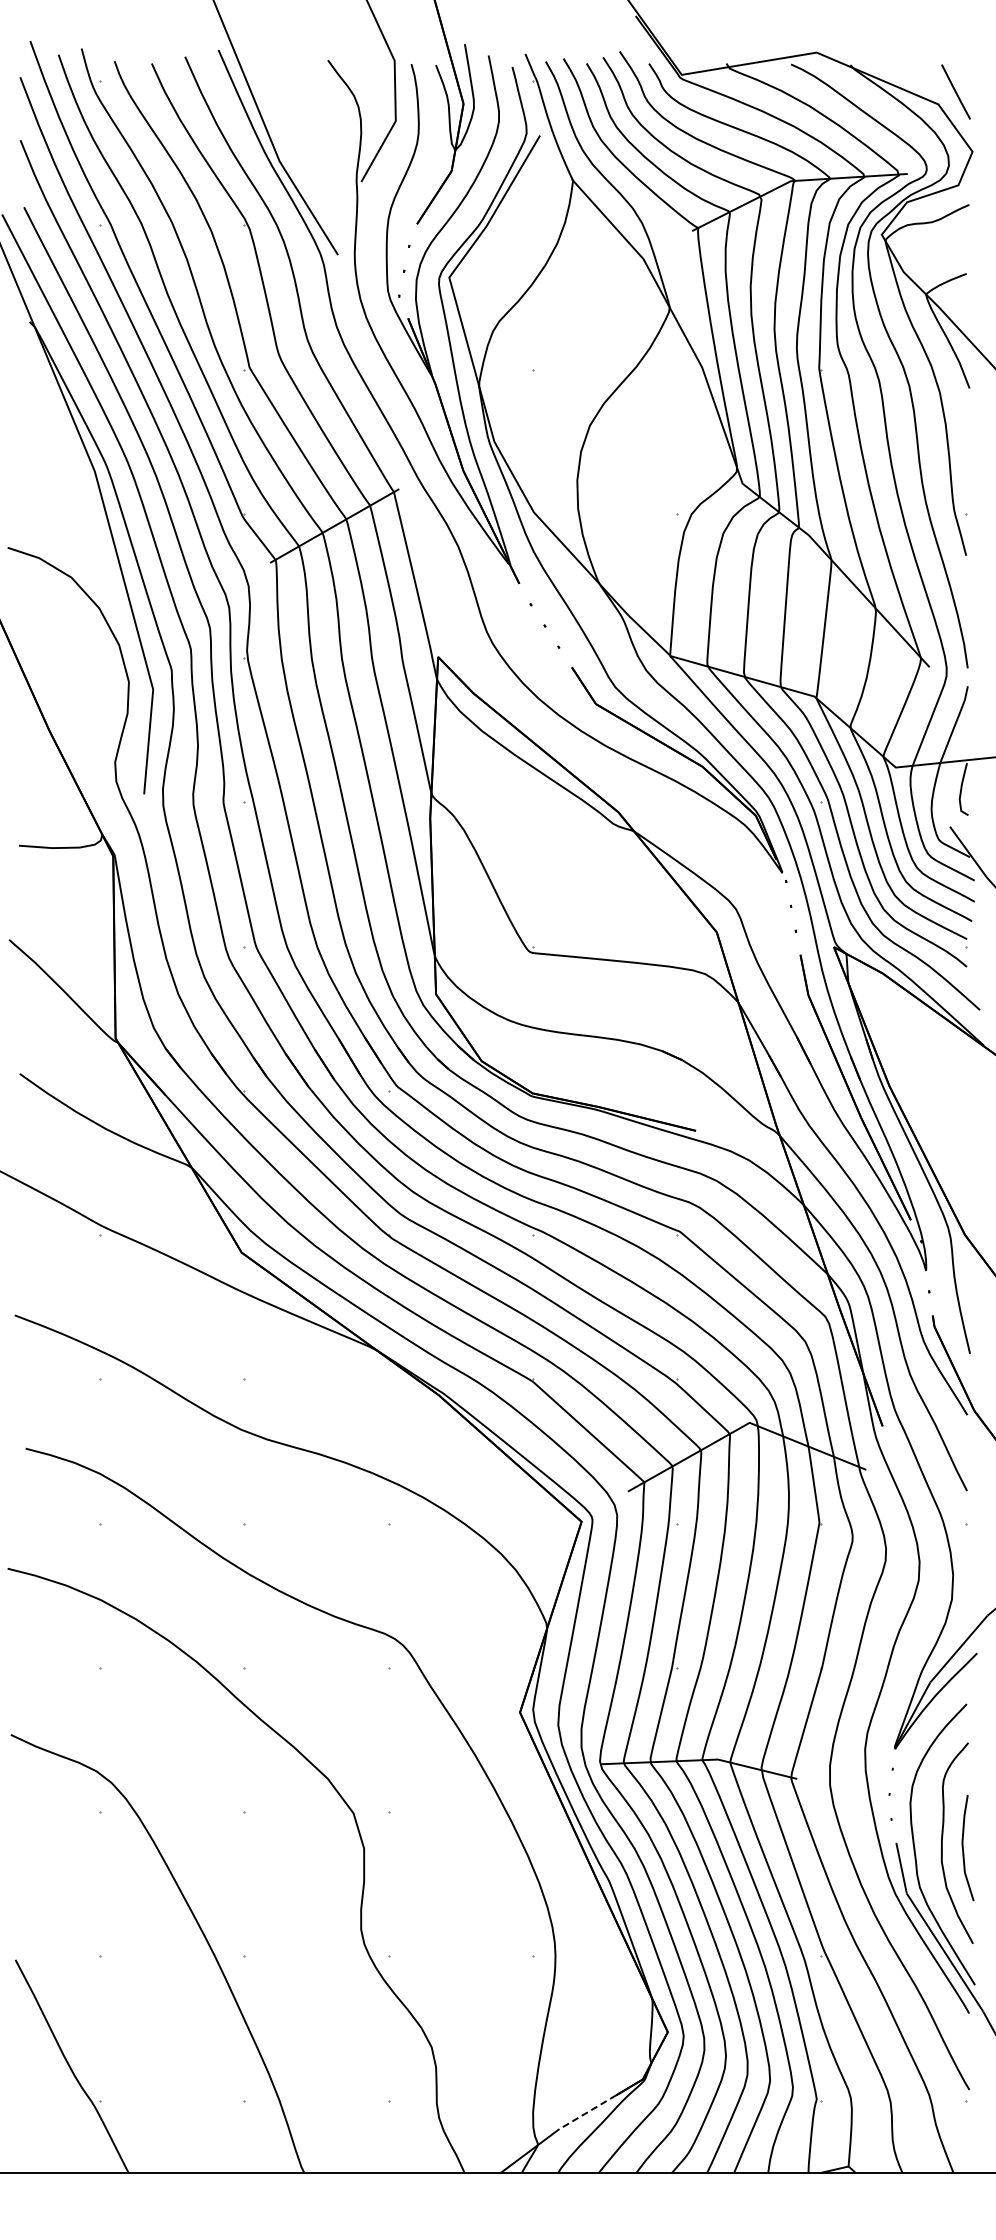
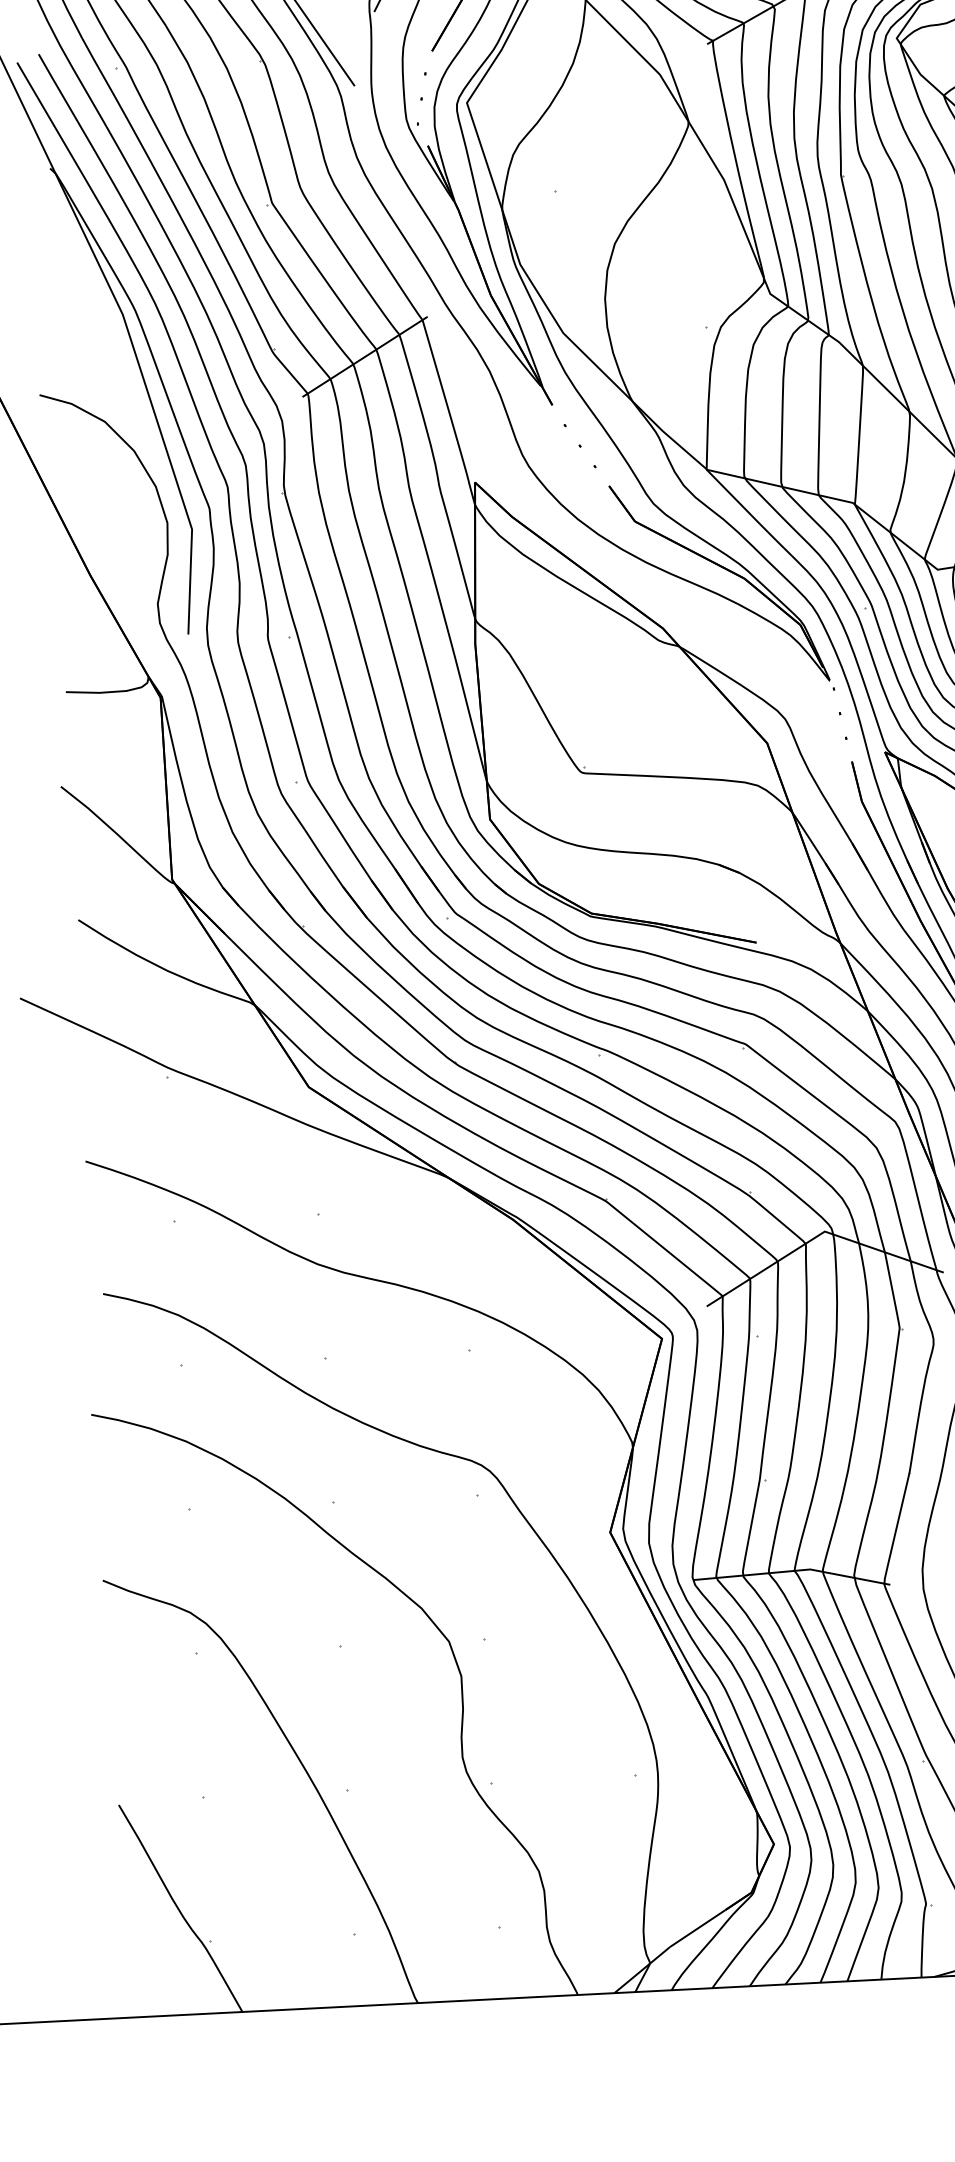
line: (587, 2112) -> (697, 1928), dashed -> solid

